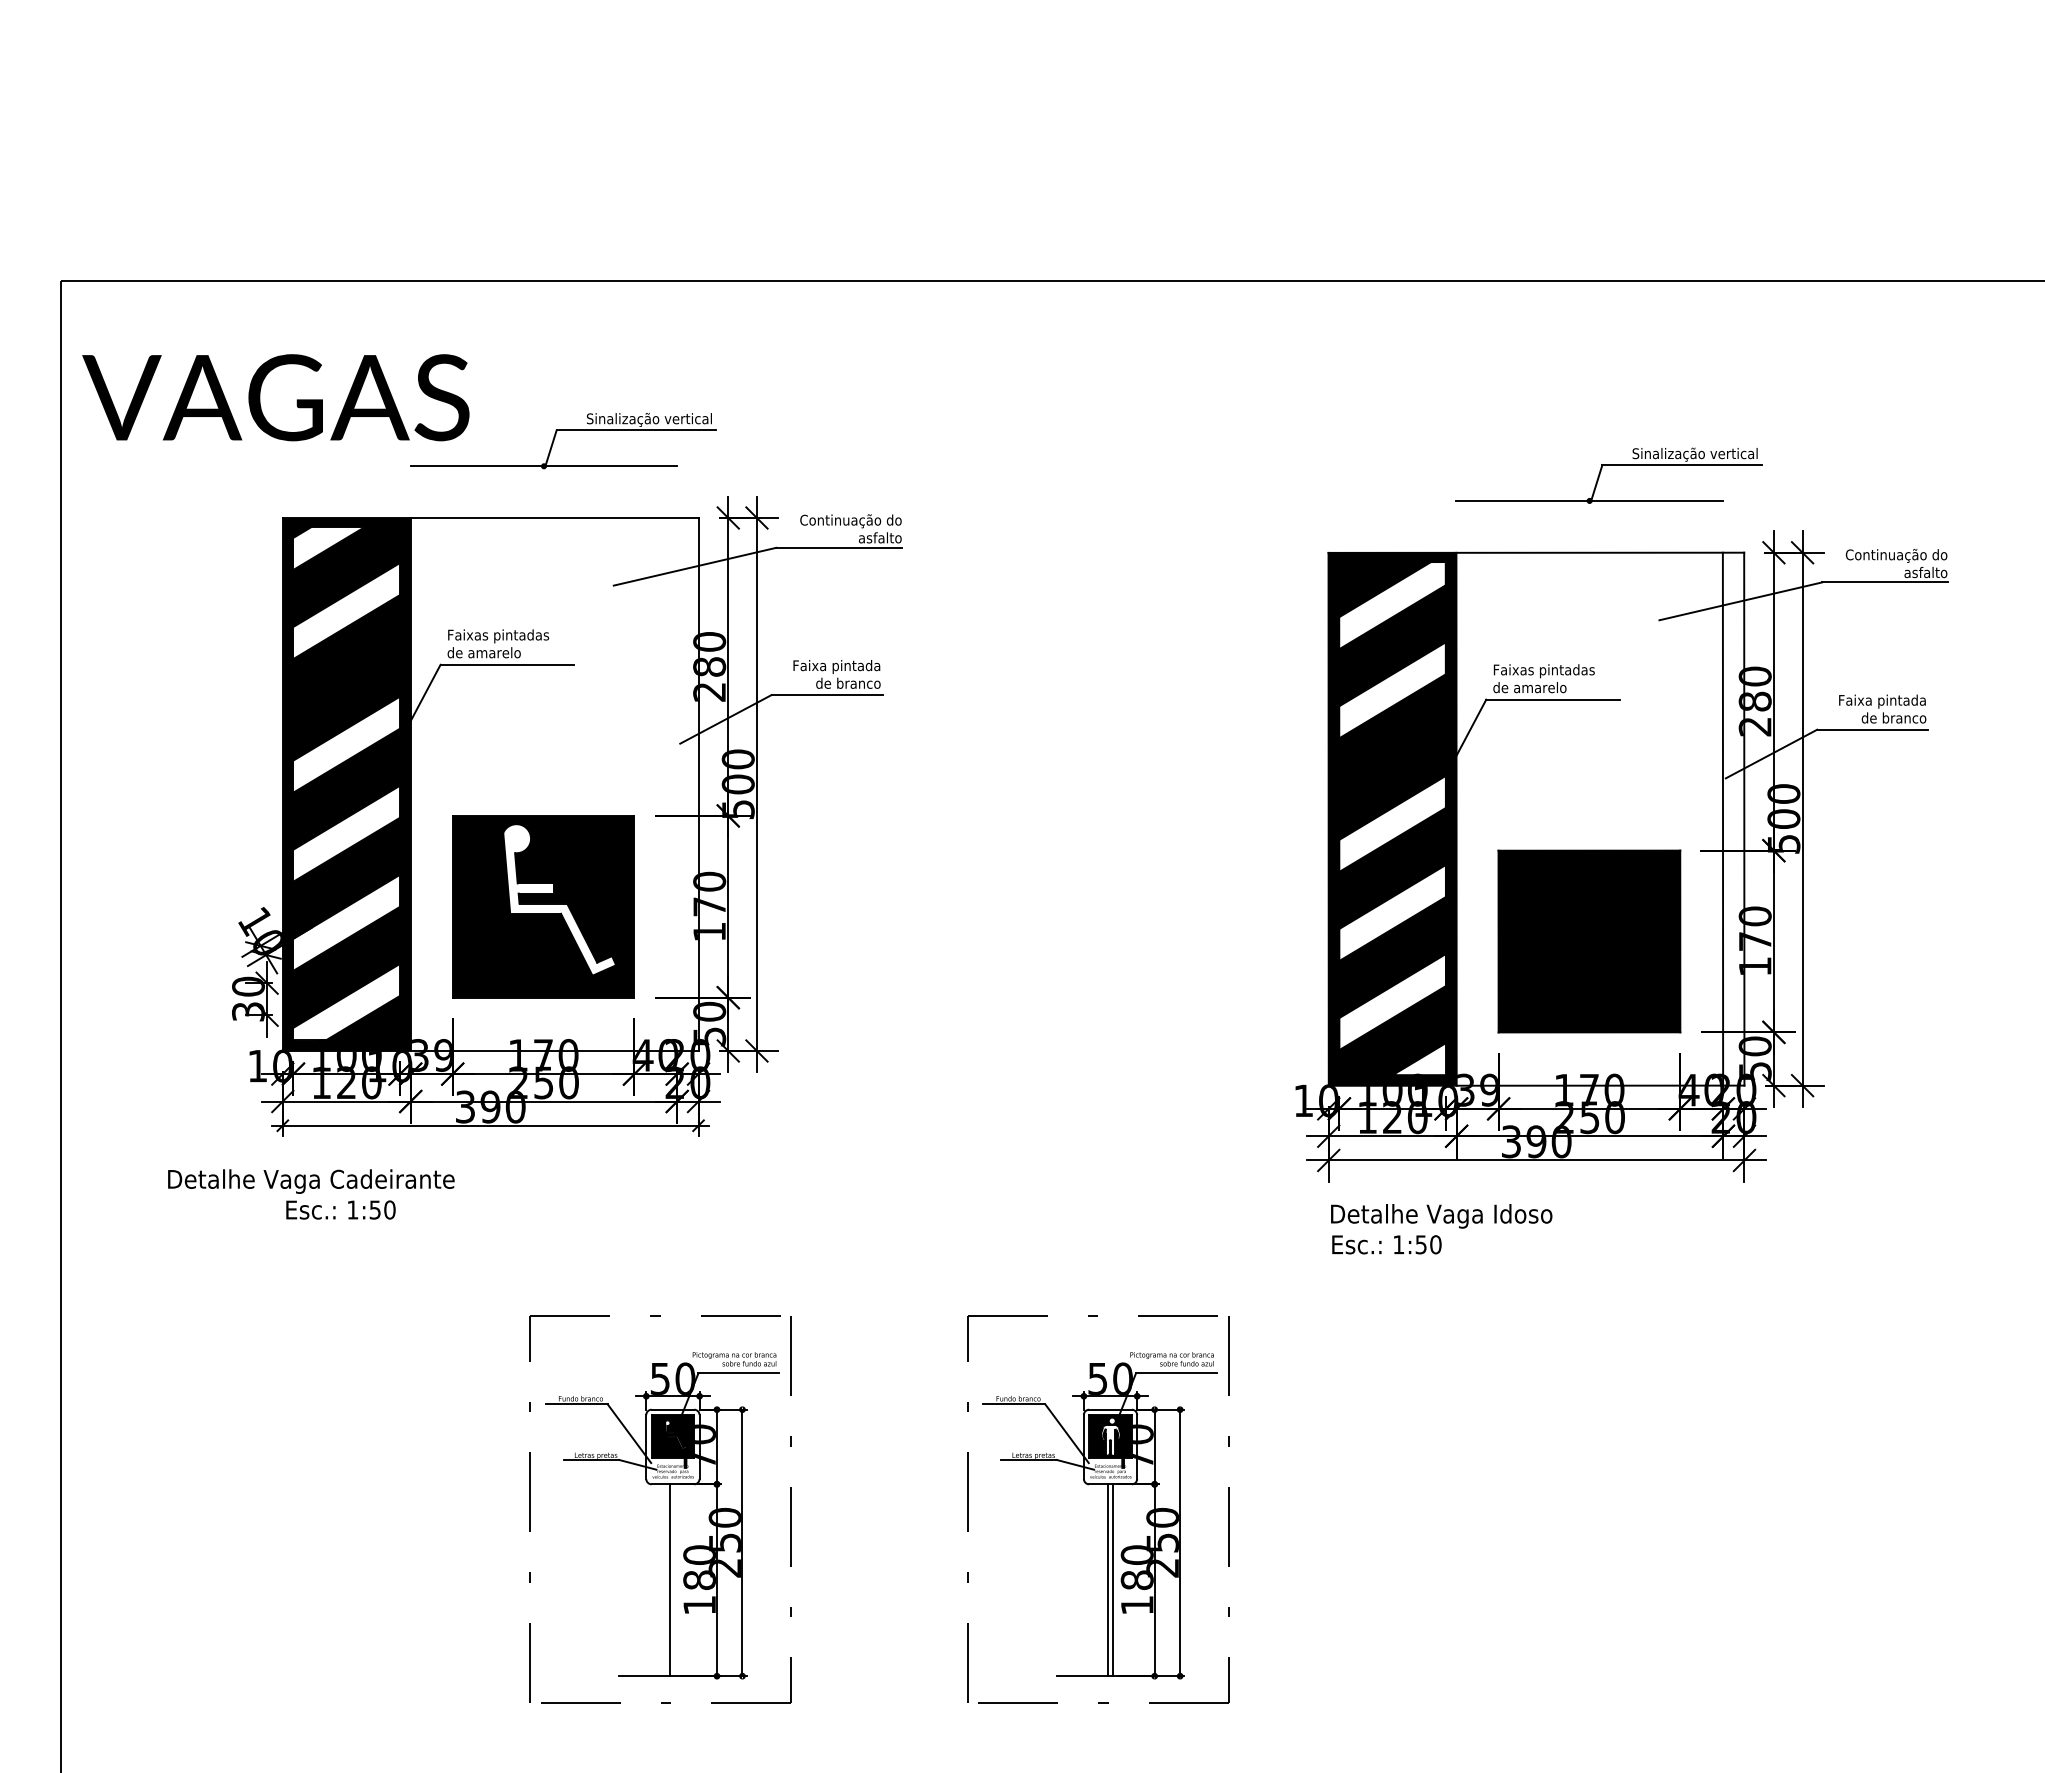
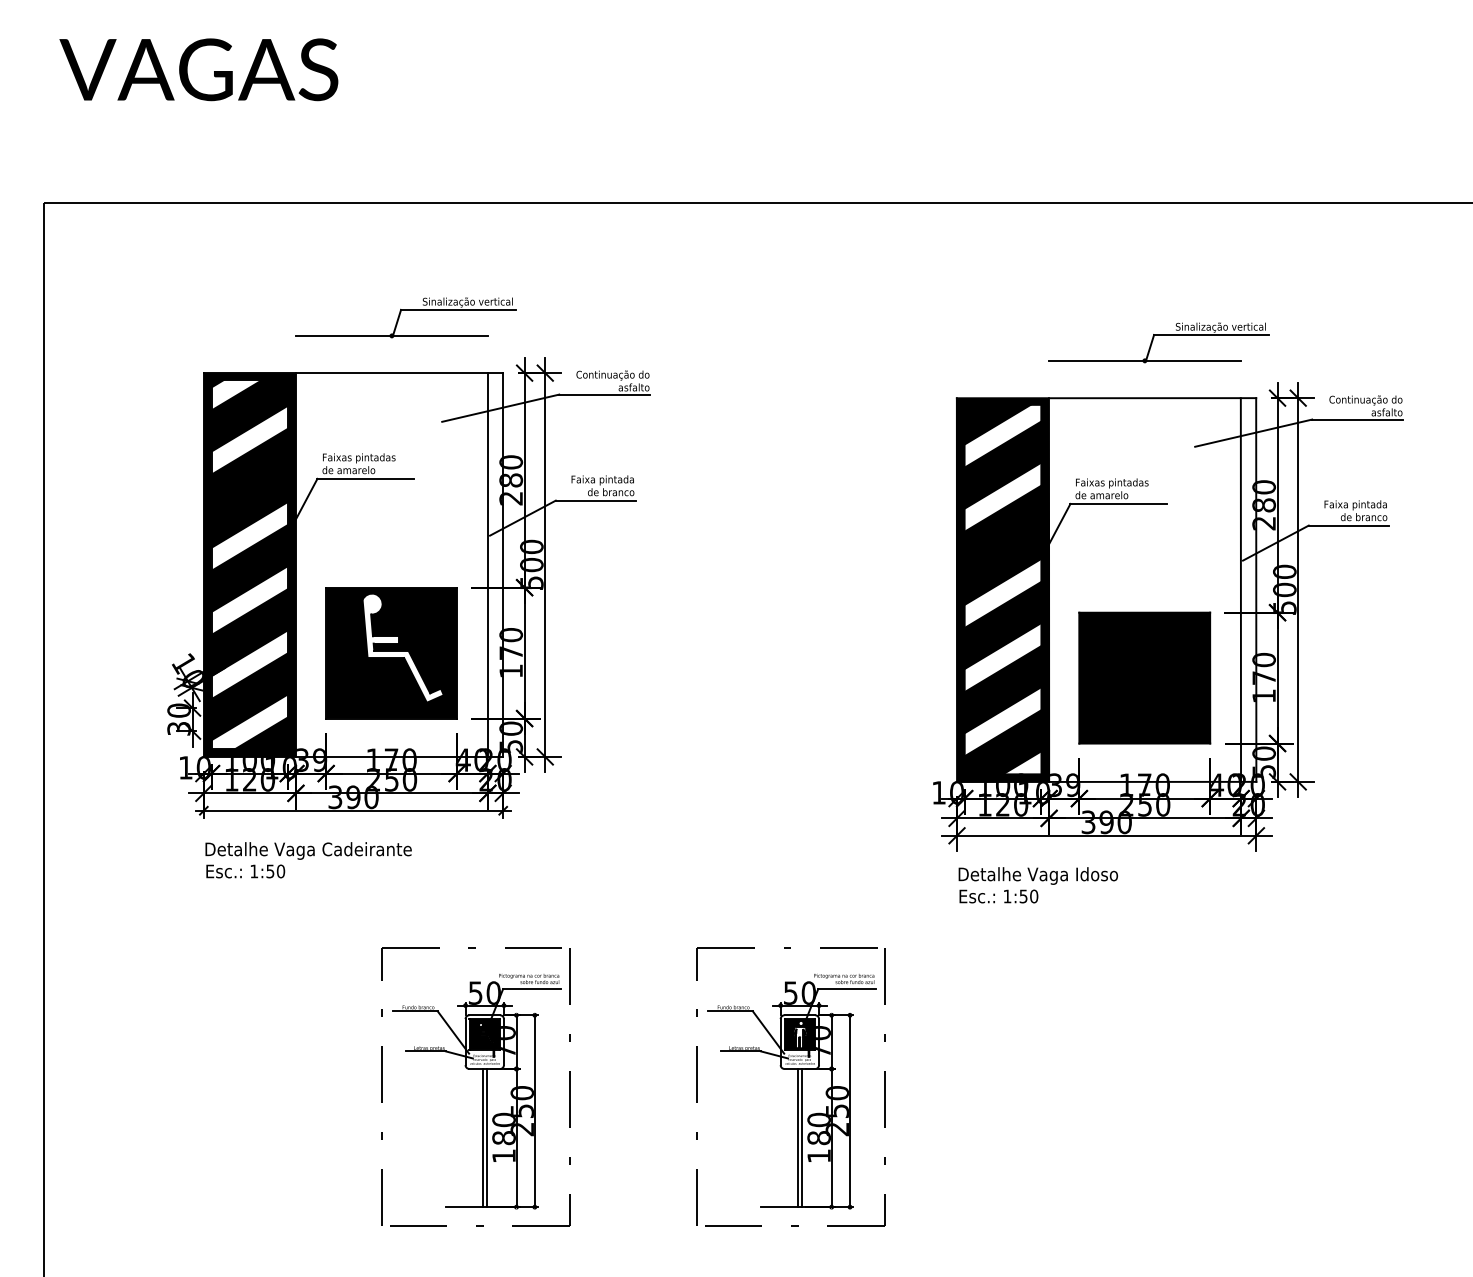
text: (275, 397) -> (198, 69), moved
line: (677, 784) -> (488, 565), added
text: (311, 1181) -> (308, 850), moved
line: (675, 1580) -> (486, 1138), added

